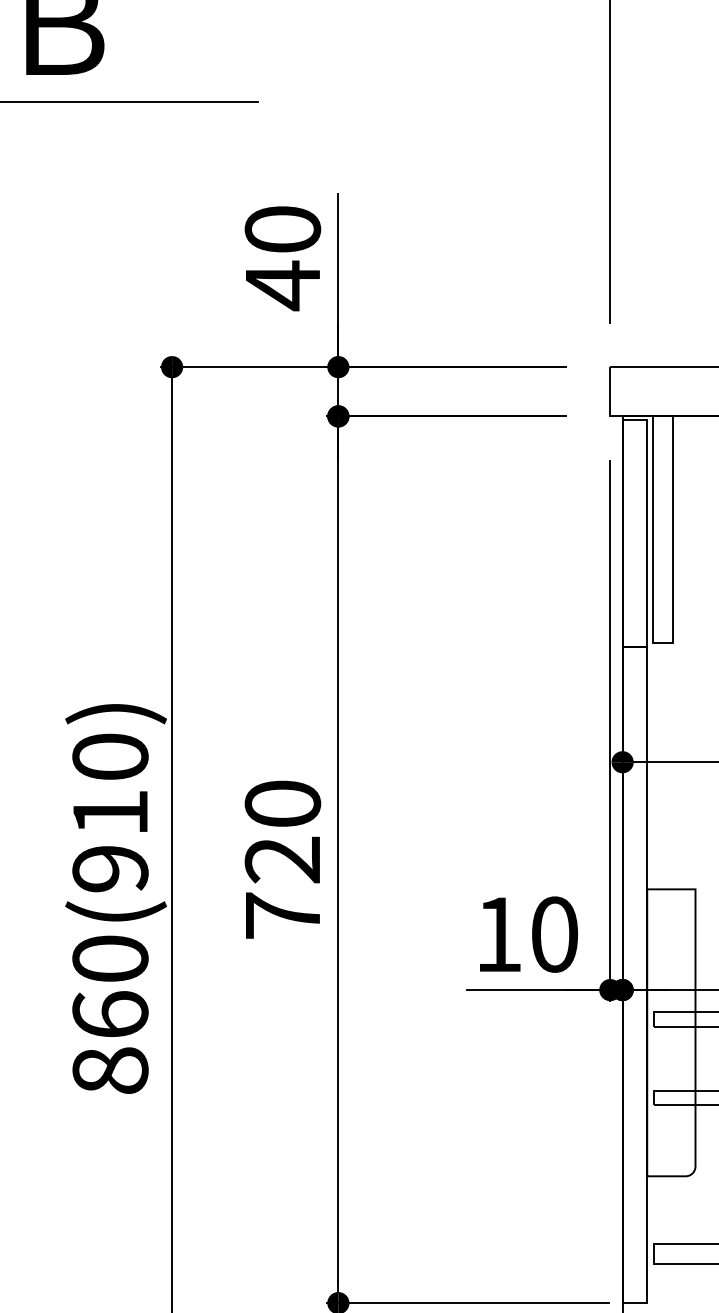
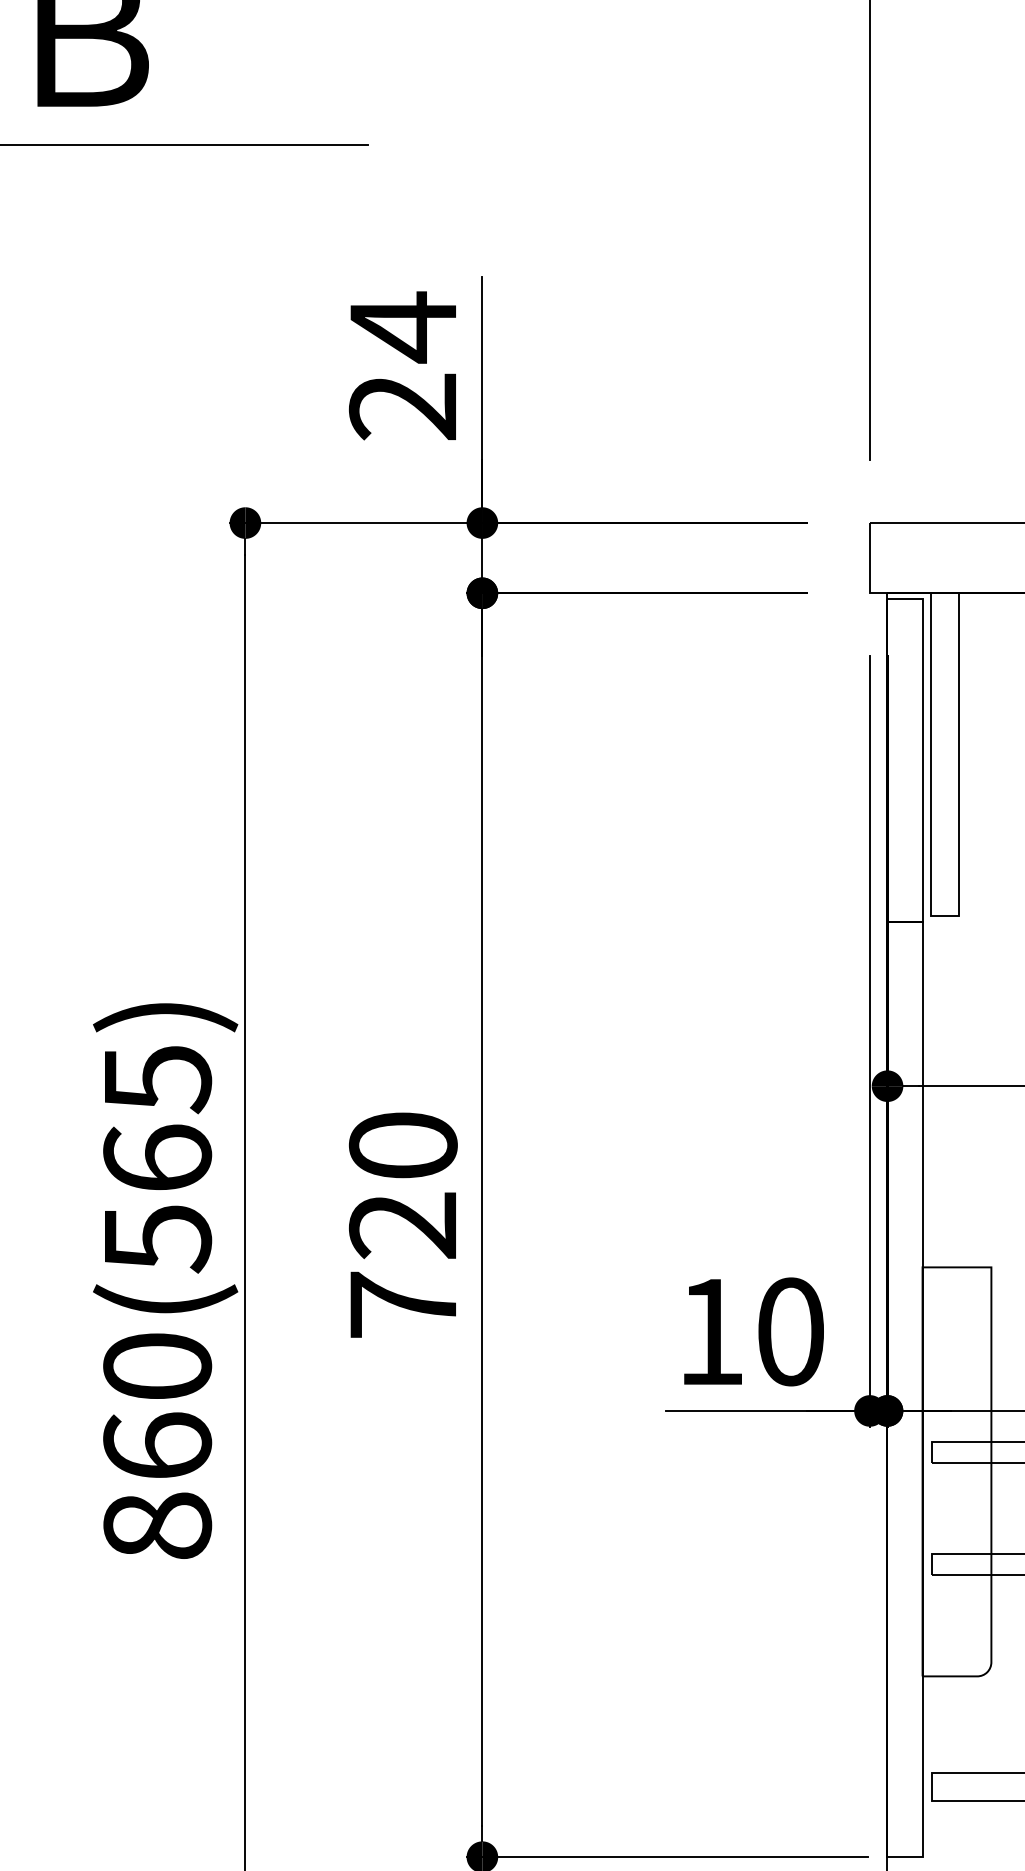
text: (282, 257) -> (402, 366), 40 -> 24
text: (110, 813) -> (157, 1159), 860(910) -> 860(565)

